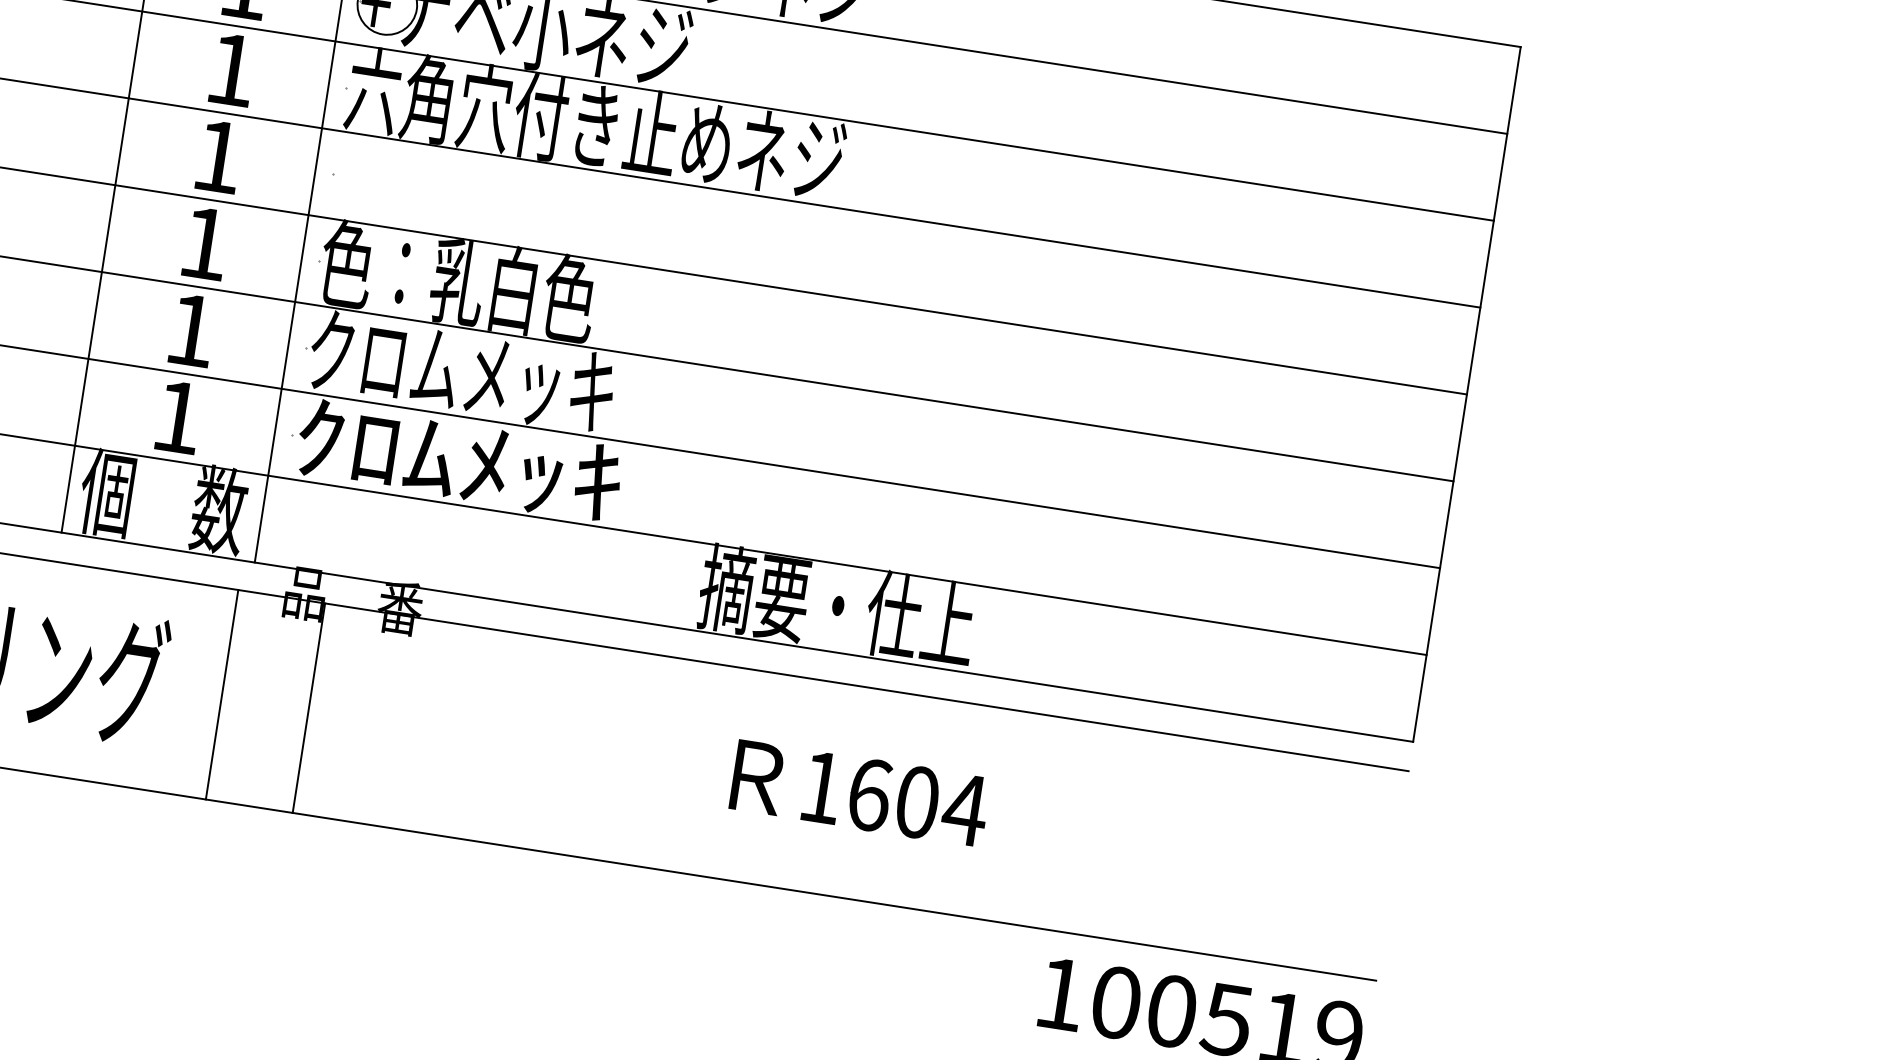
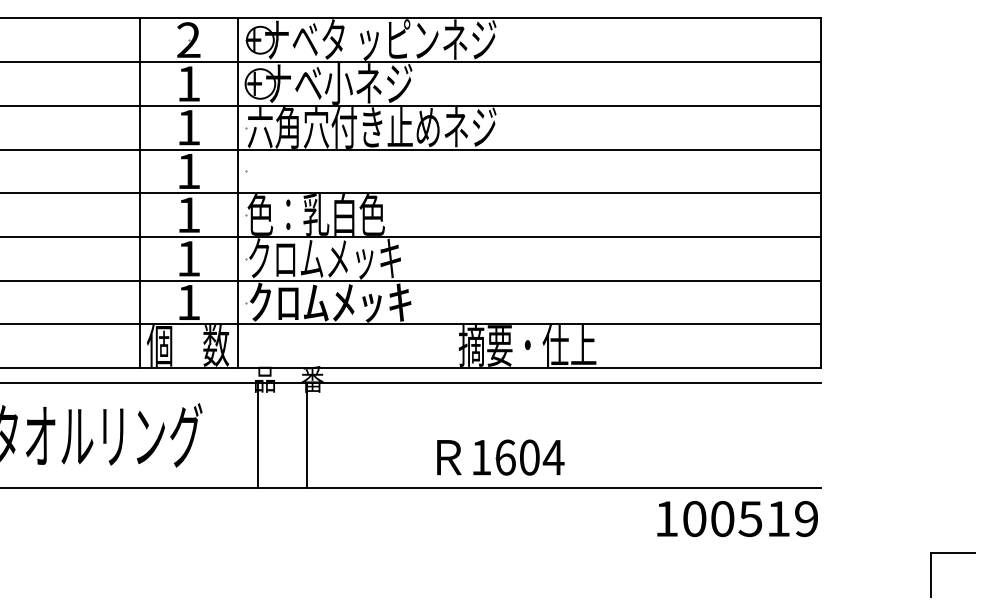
line: (221, 694) -> (257, 435), moved
line: (309, 707) -> (307, 435), moved
part: (859, 793) -> (500, 457), moved

